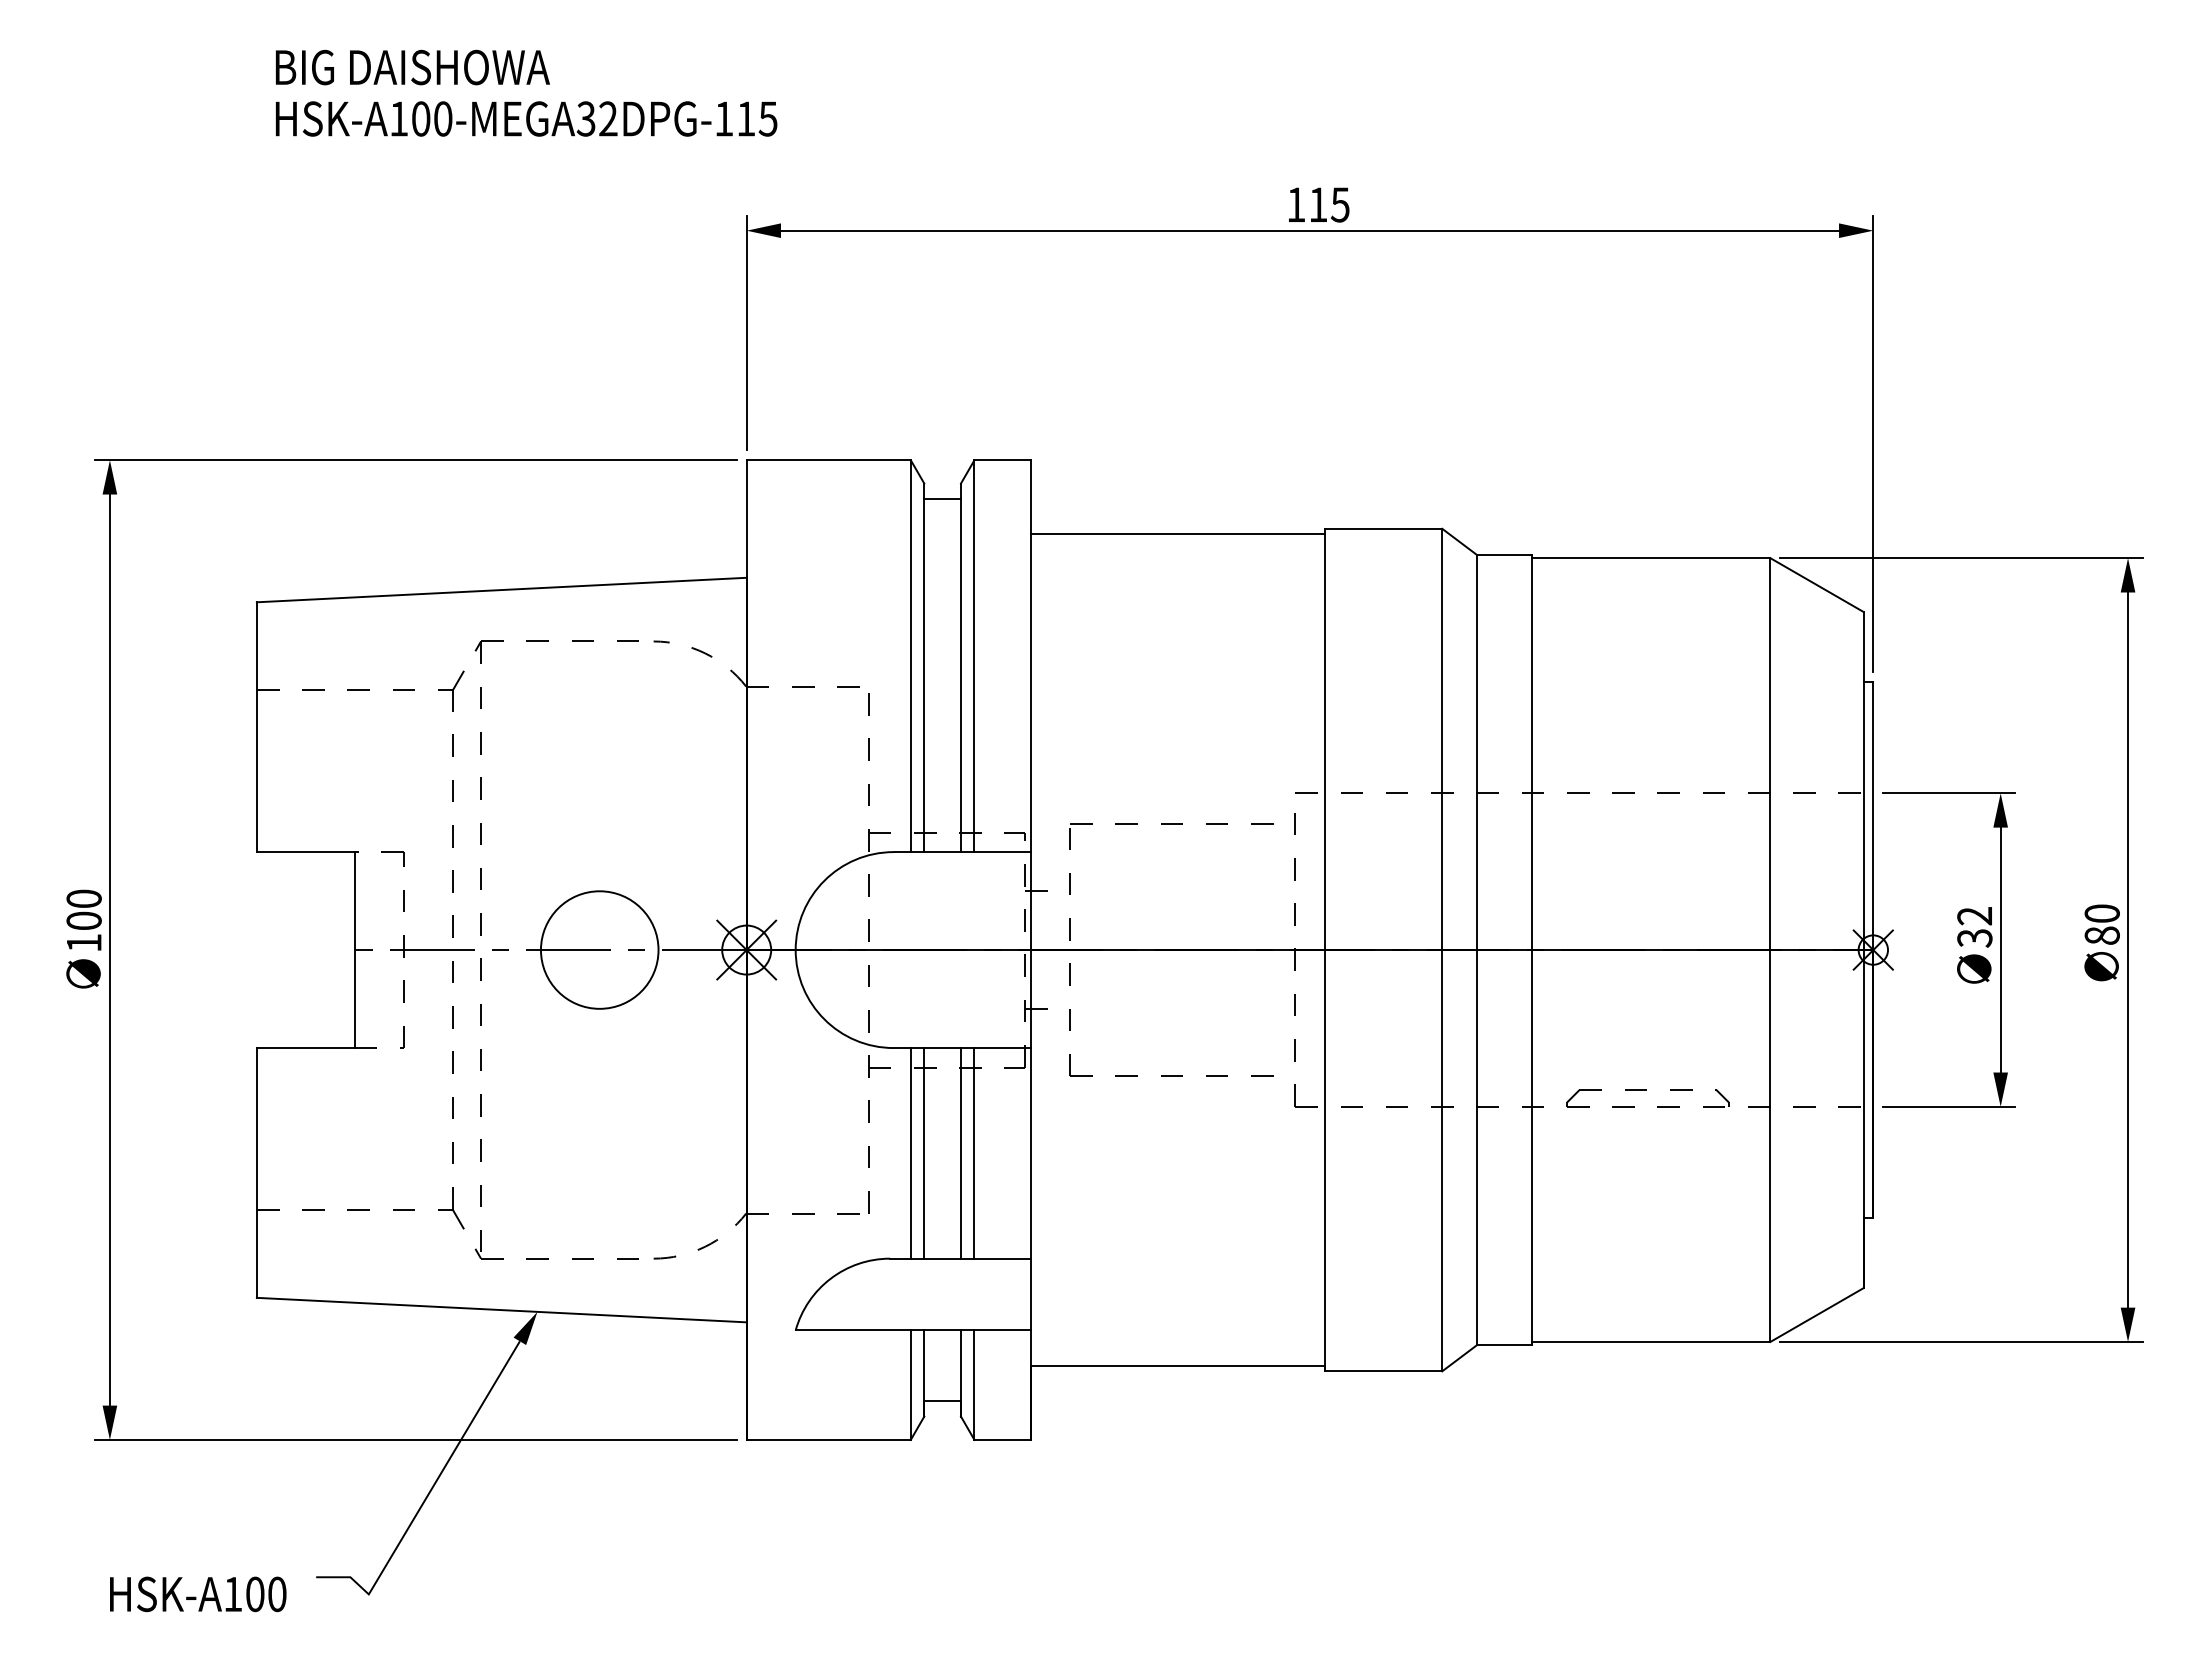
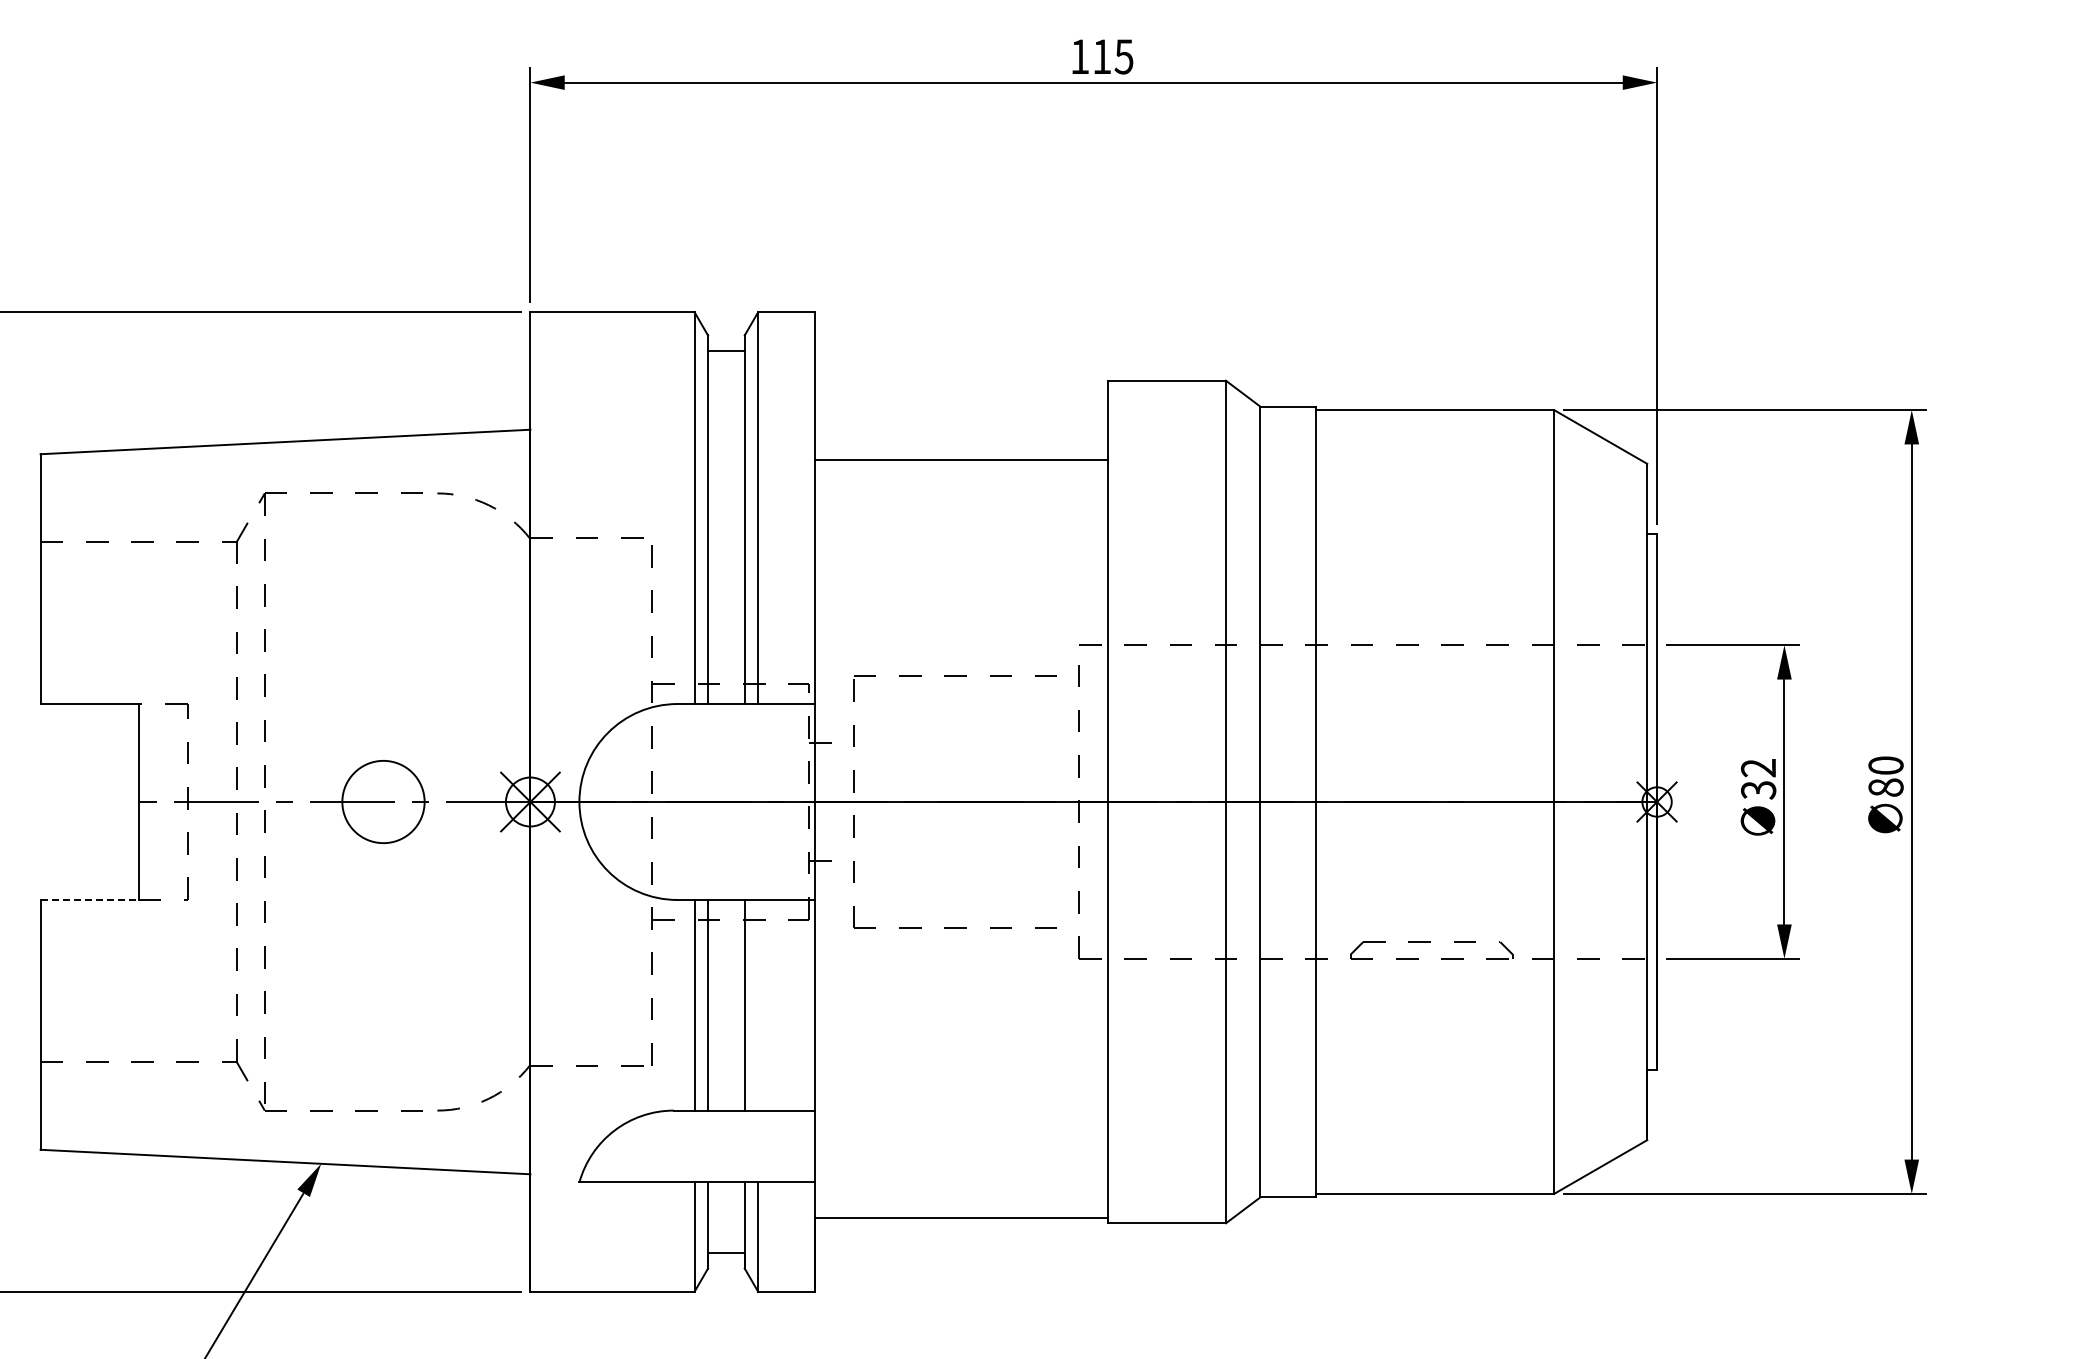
line: (1177, 533) -> (961, 459), moved
circle: (599, 949) -> (383, 801), size x0.7
line: (305, 1048) -> (89, 900), solid -> dashed
line: (974, 1153) -> (758, 1005), removed

